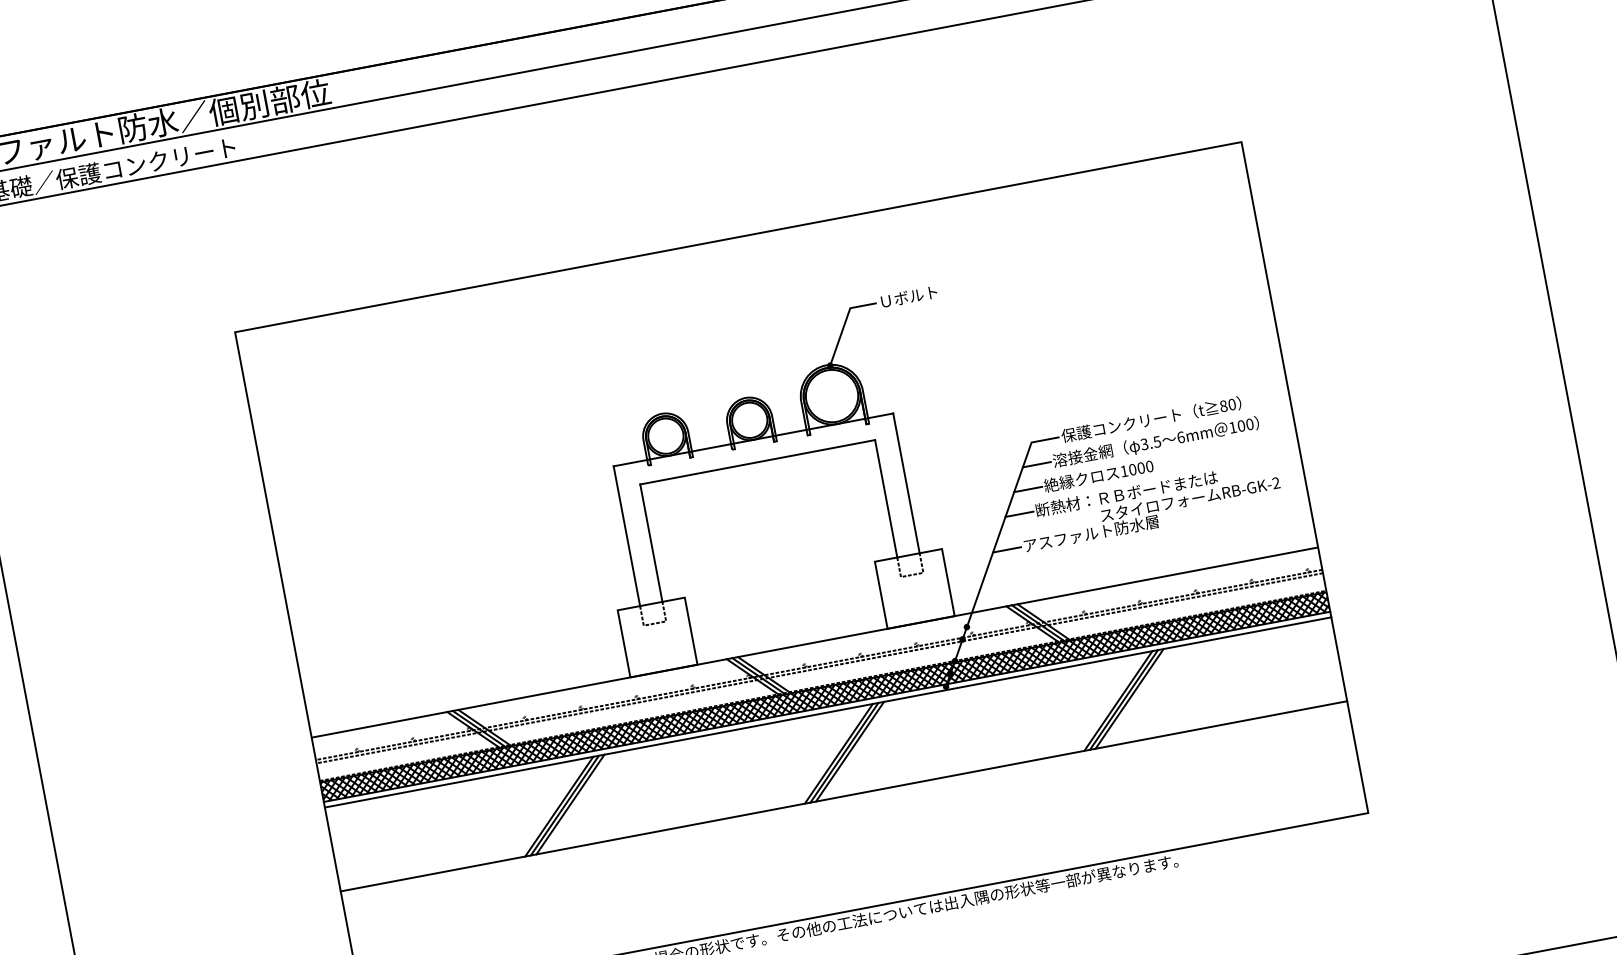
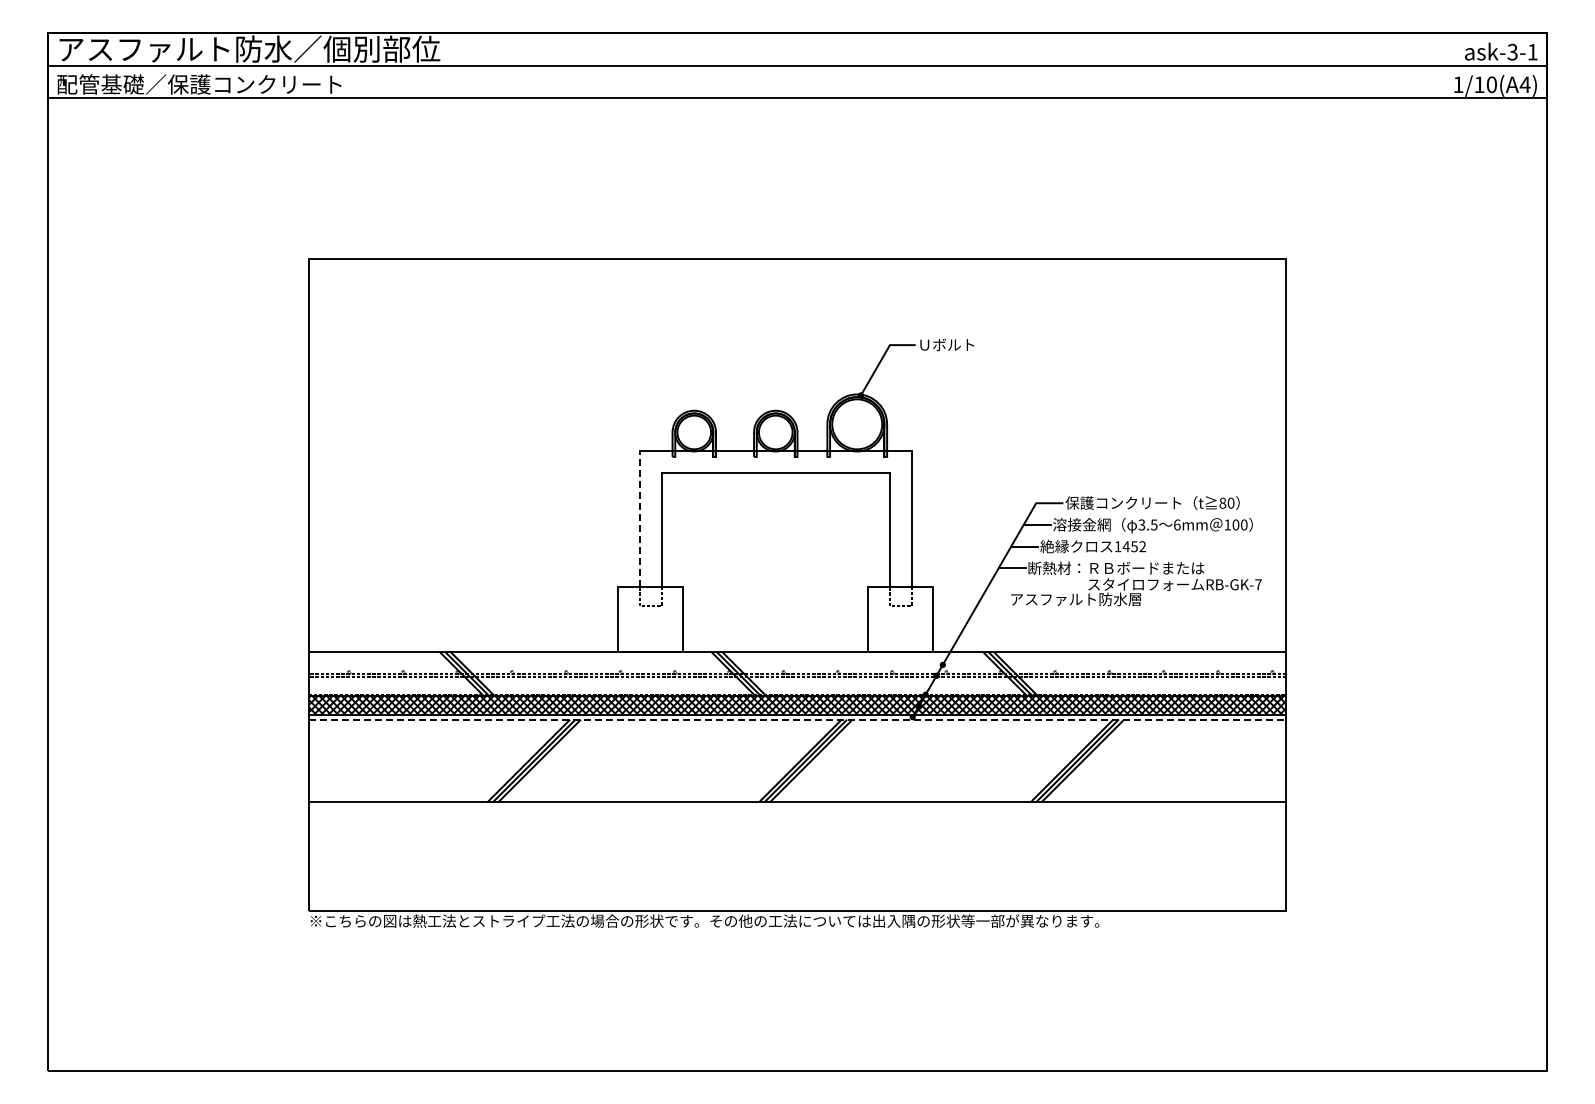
text: (1141, 467) -> (1134, 546), 1000 -> 1452
text: (1276, 482) -> (1258, 584), RB-GK-2 -> RB-GK-7
line: (626, 536) -> (639, 519), solid -> dashed
line: (1006, 549) -> (993, 599), removed
line: (828, 712) -> (797, 720), solid -> dashed

